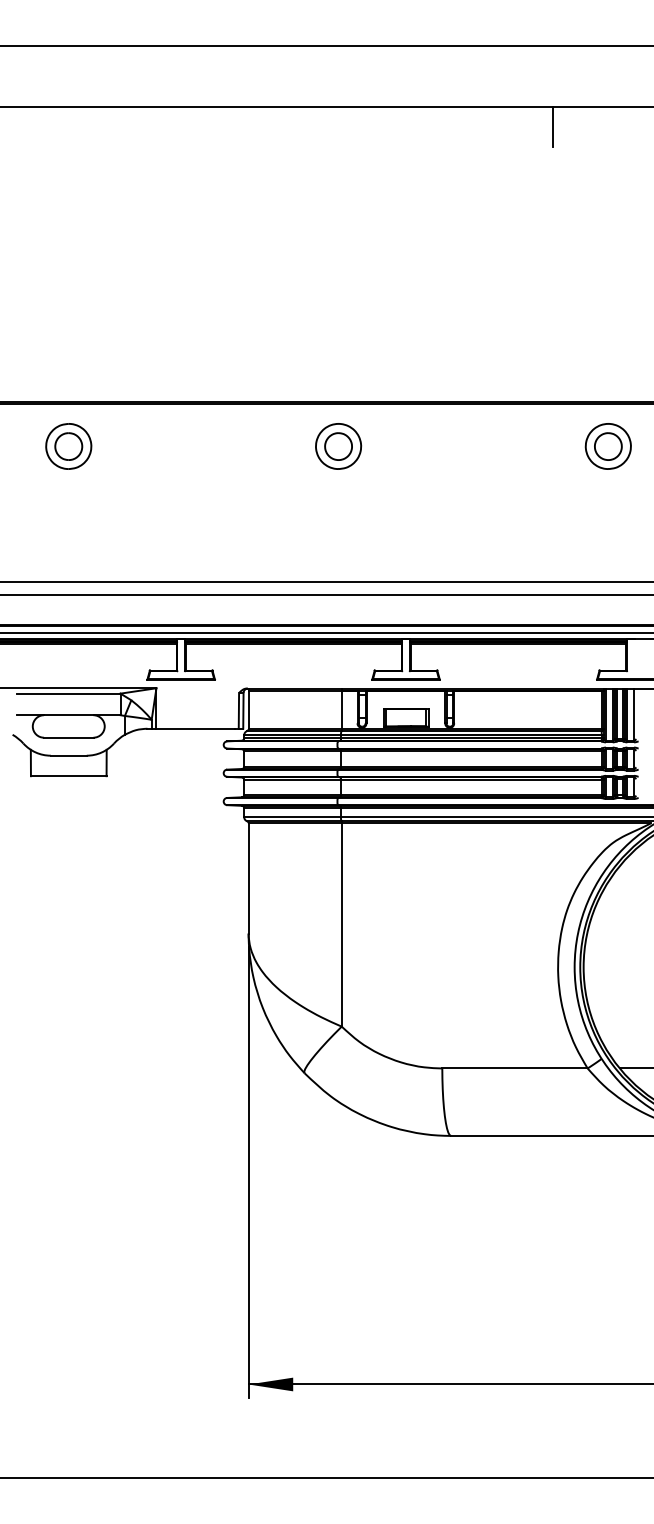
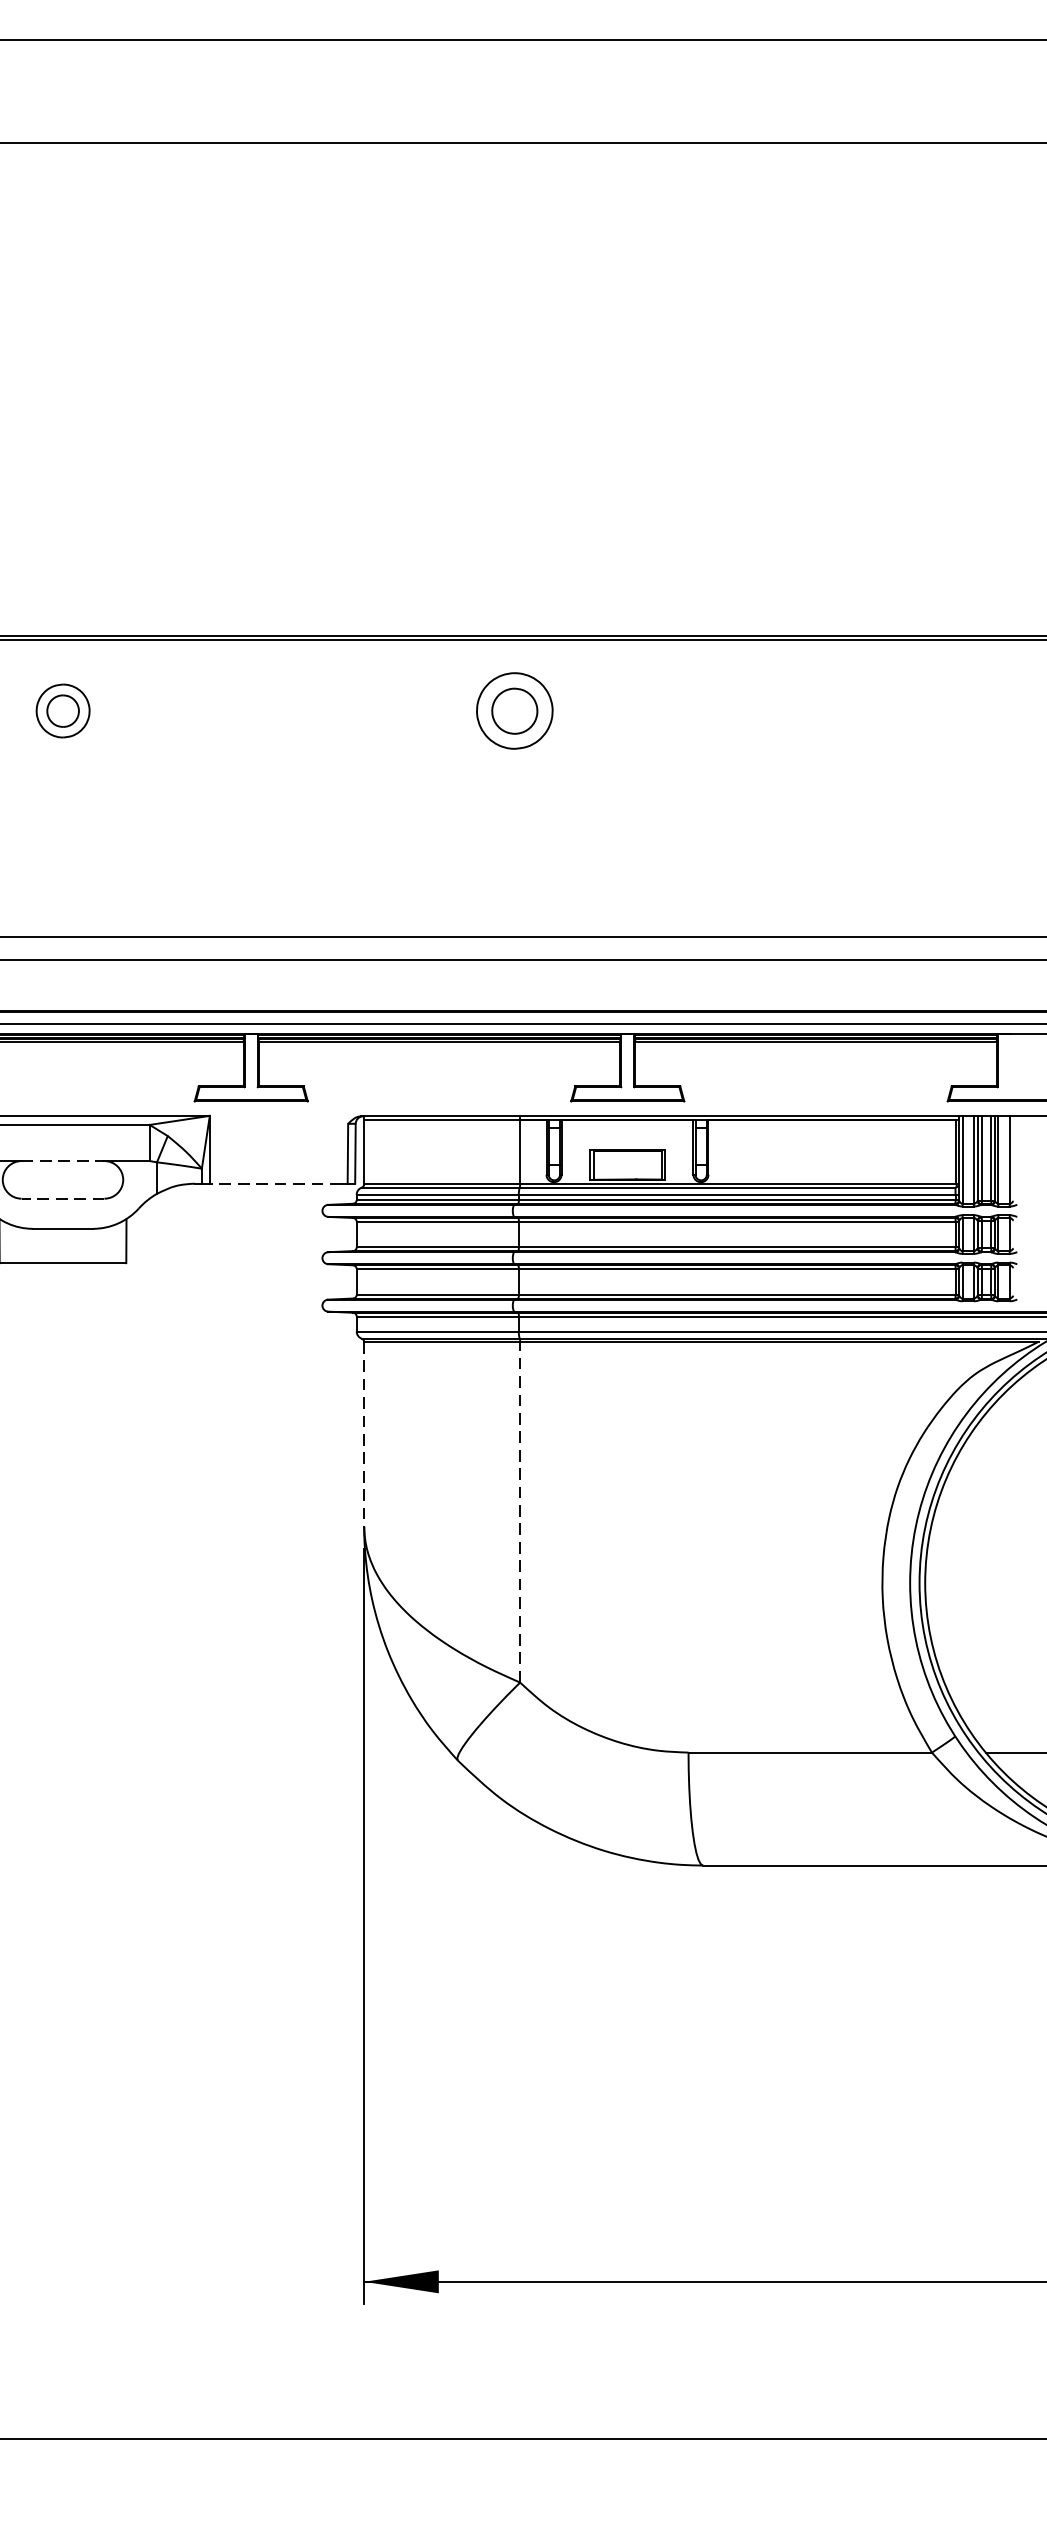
line: (552, 126) -> (873, 175), removed
part: (68, 446) -> (62, 711), size x0.7
part: (607, 446) -> (965, 711), removed
line: (68, 715) -> (62, 1161), solid -> dashed
line: (195, 728) -> (275, 1183), solid -> dashed
line: (68, 737) -> (62, 1198), solid -> dashed
line: (248, 878) -> (363, 1434), solid -> dashed
line: (341, 924) -> (519, 1511), solid -> dashed

